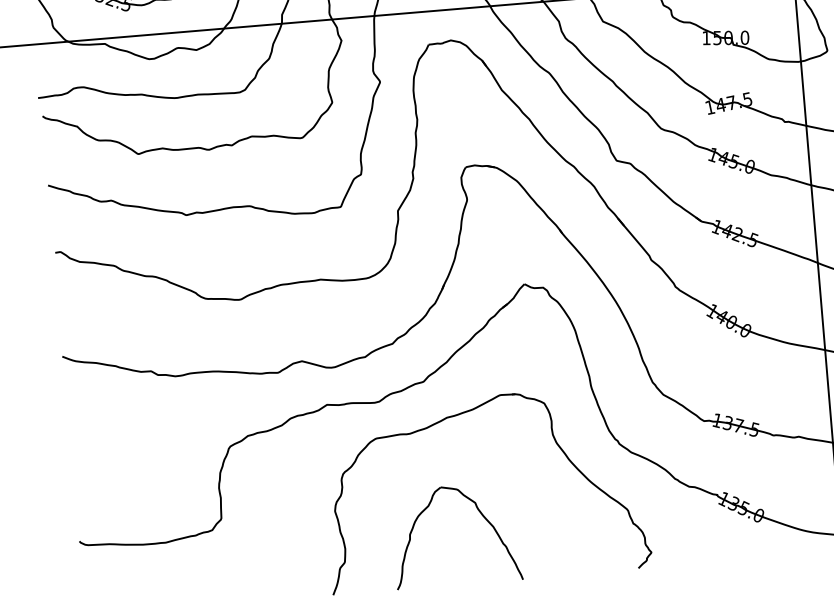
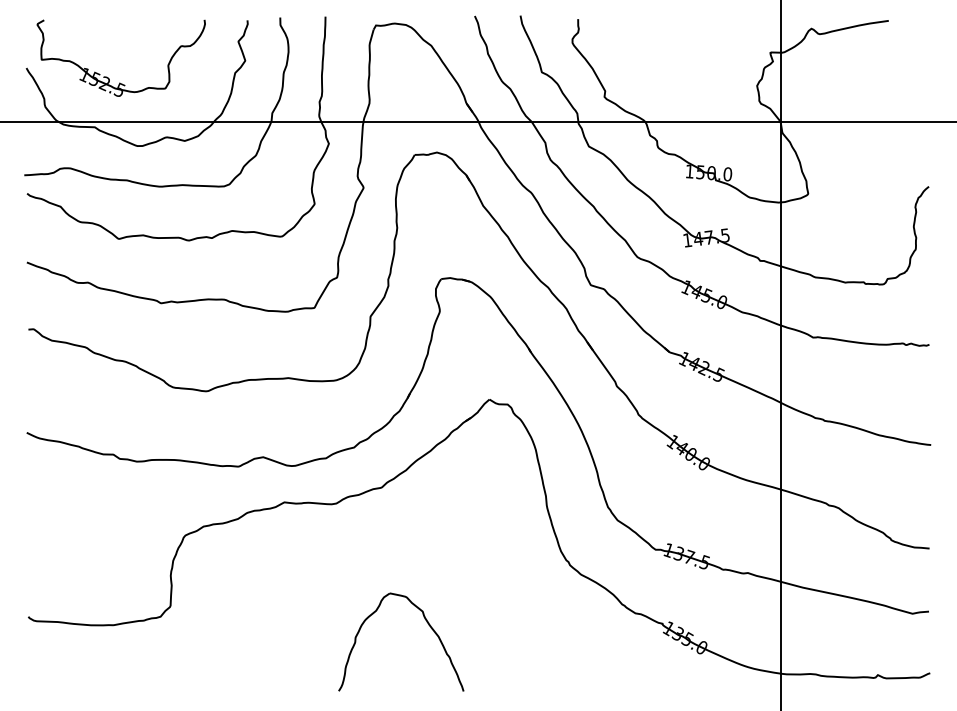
part: (460, 414) -> (415, 523), removed

